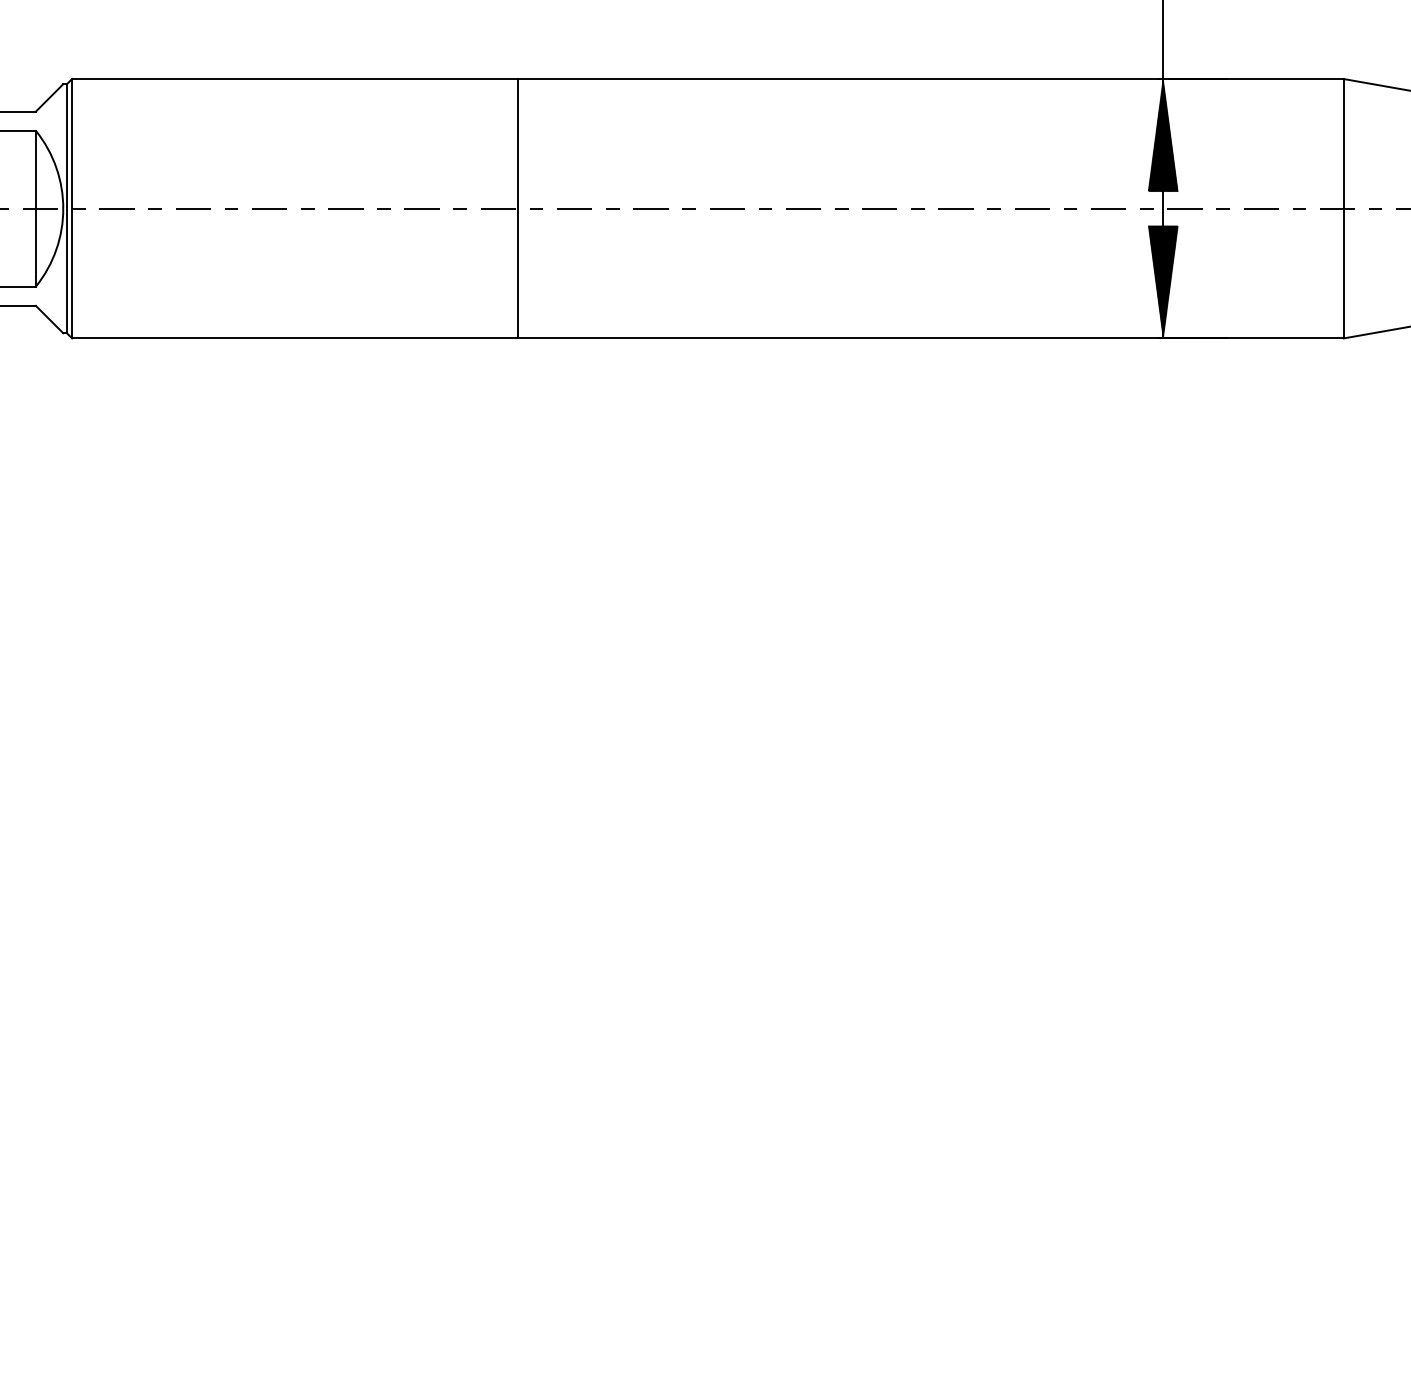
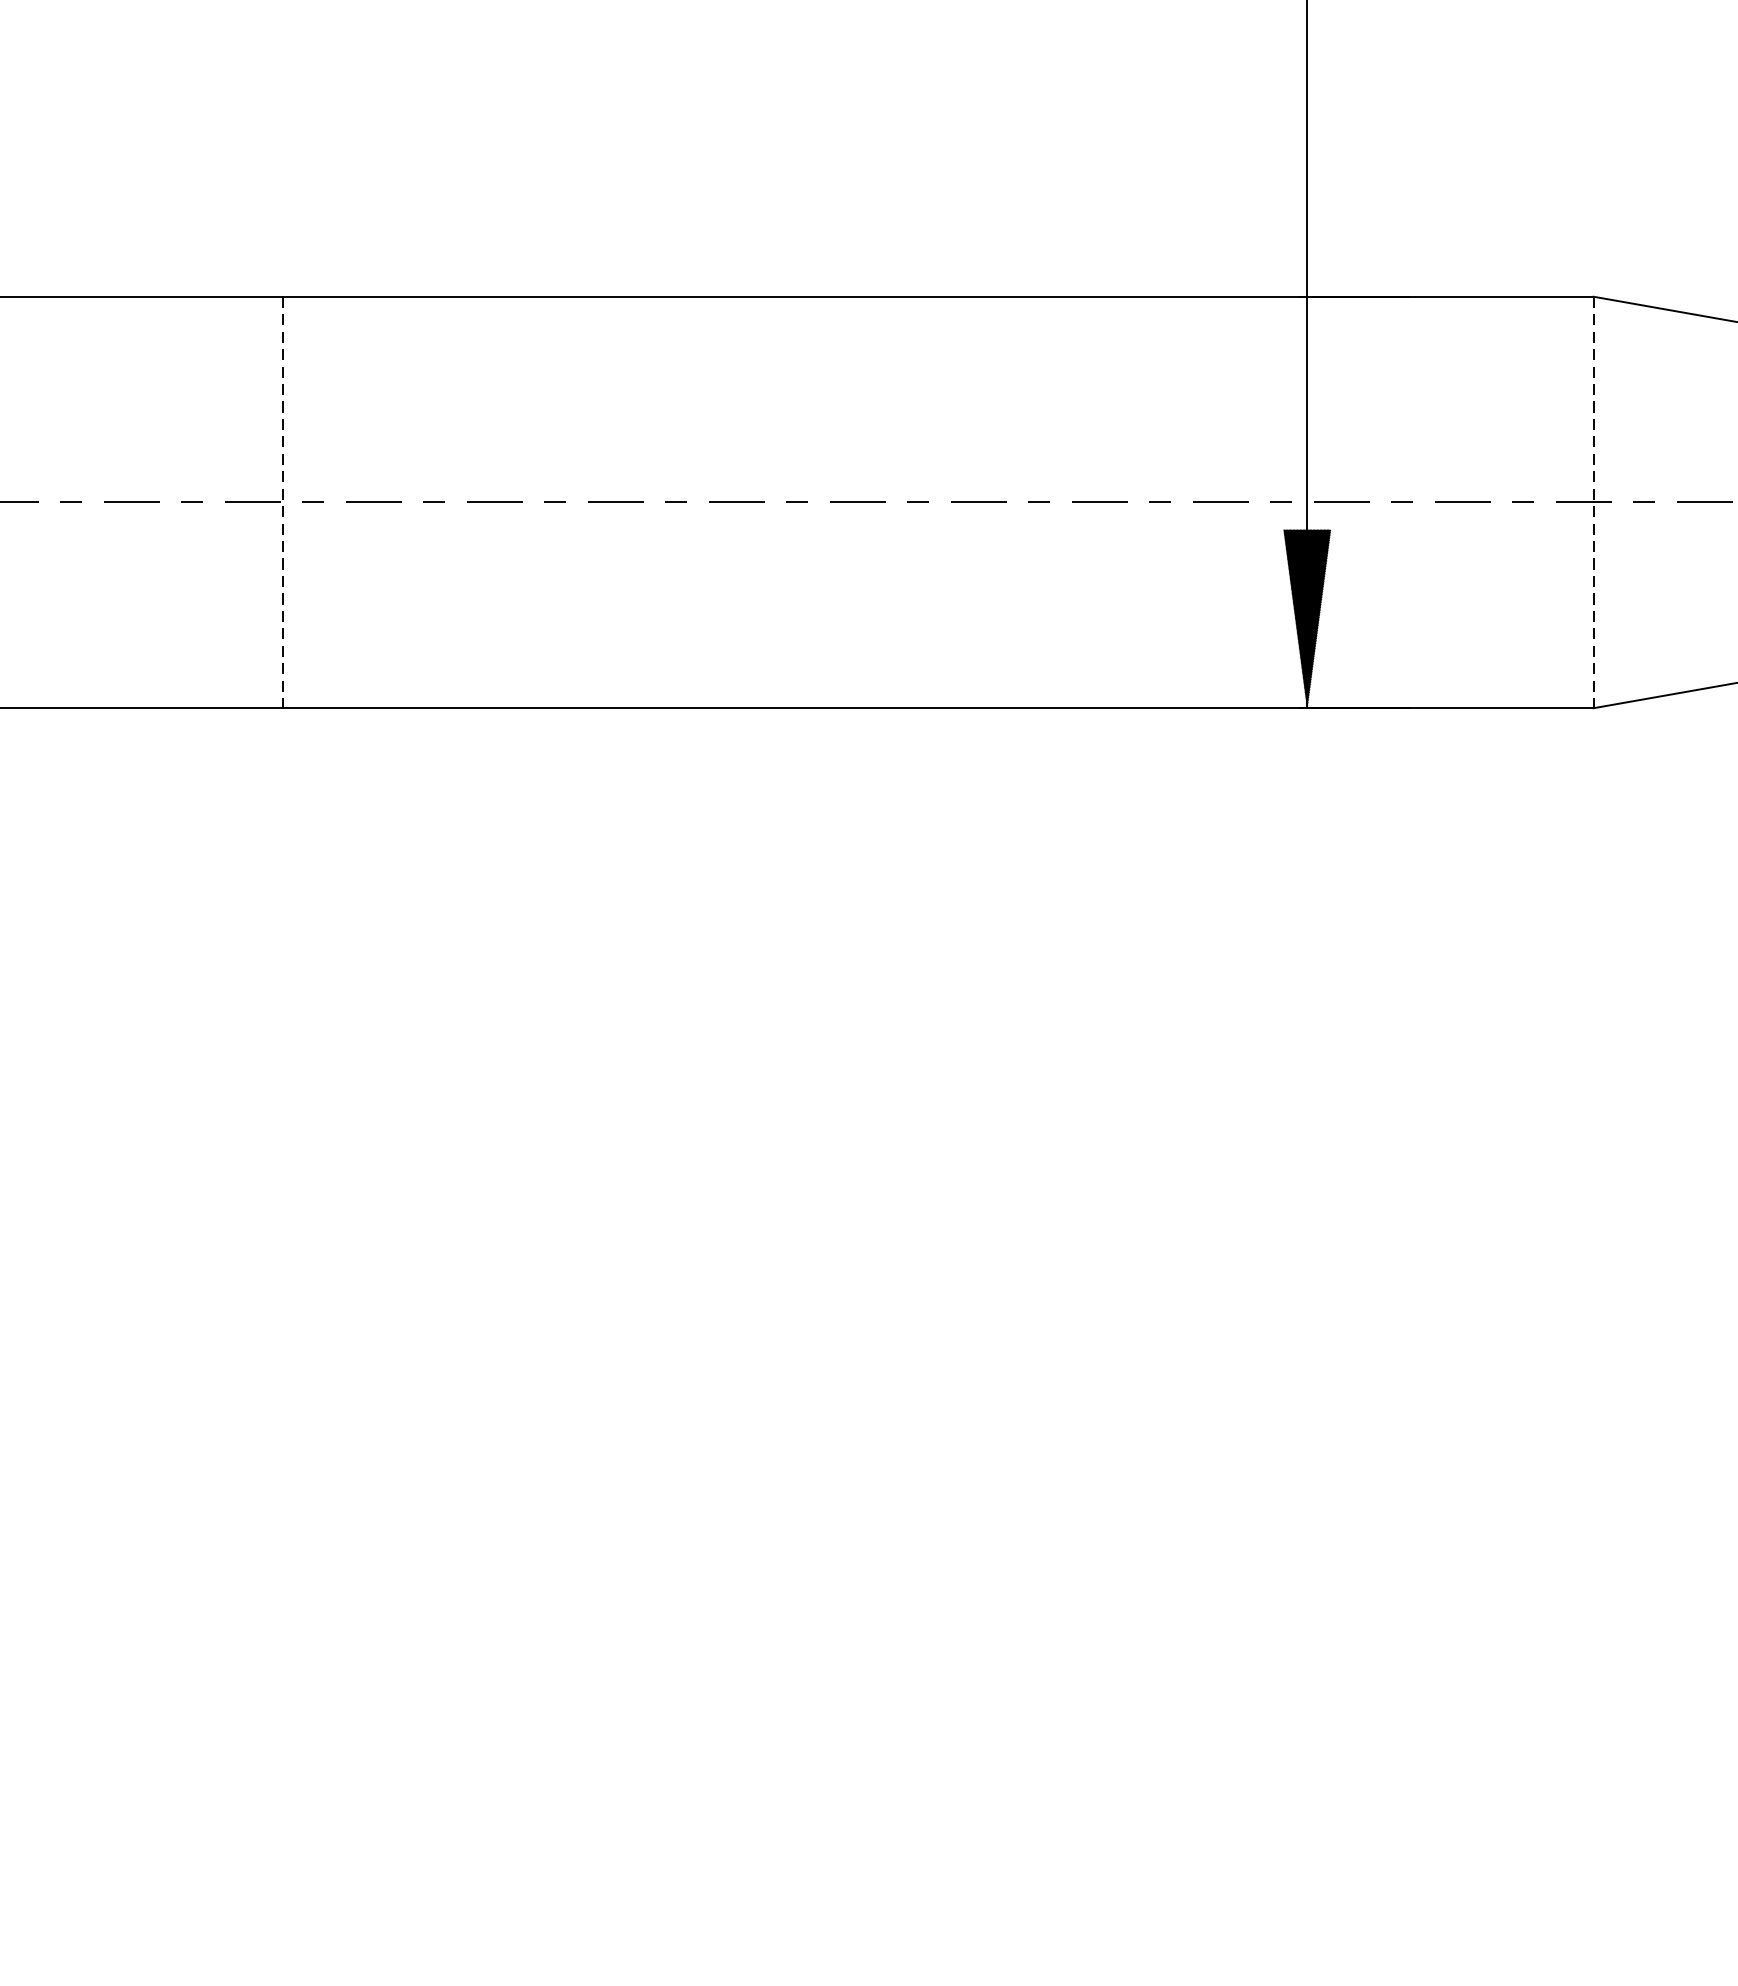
hatch: (1163, 135) -> (1307, 386), removed
line: (517, 208) -> (282, 502), solid -> dashed
line: (1343, 208) -> (1593, 502), solid -> dashed

